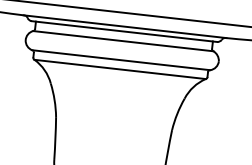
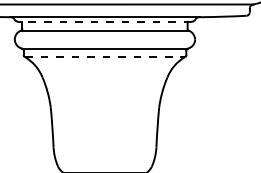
line: (125, 31) -> (105, 21), solid -> dashed
line: (120, 69) -> (105, 57), solid -> dashed

